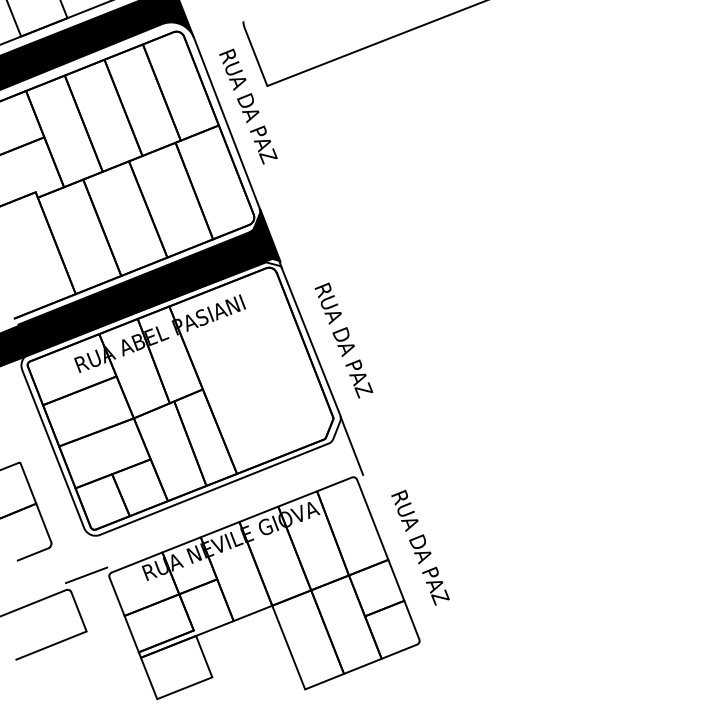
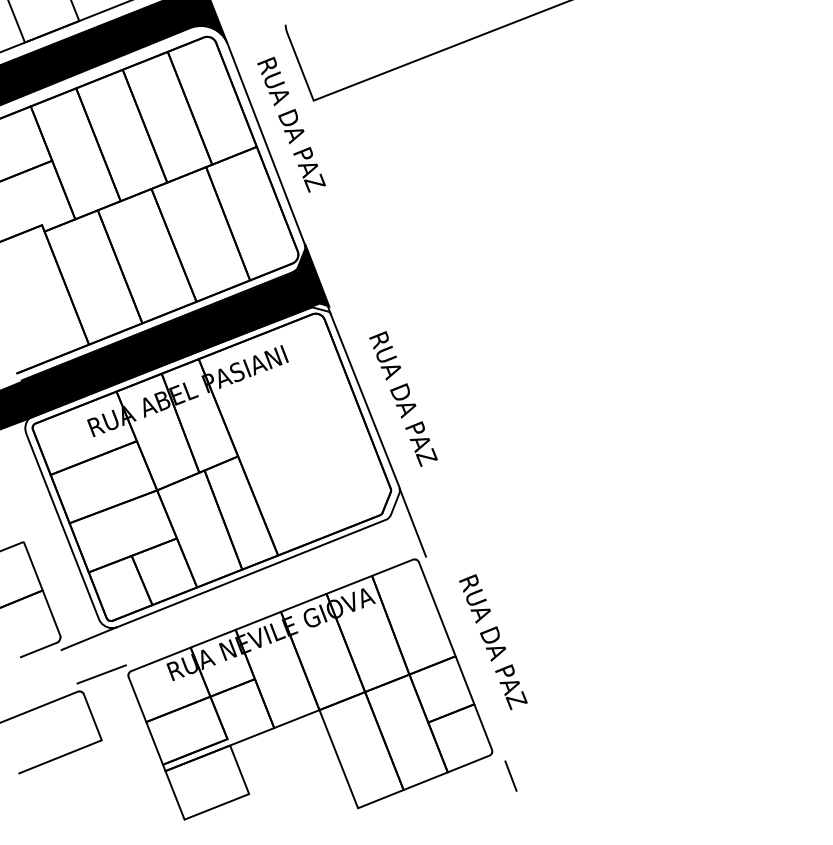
line: (75, 544) -> (88, 638), added
line: (435, 661) -> (510, 775), added

